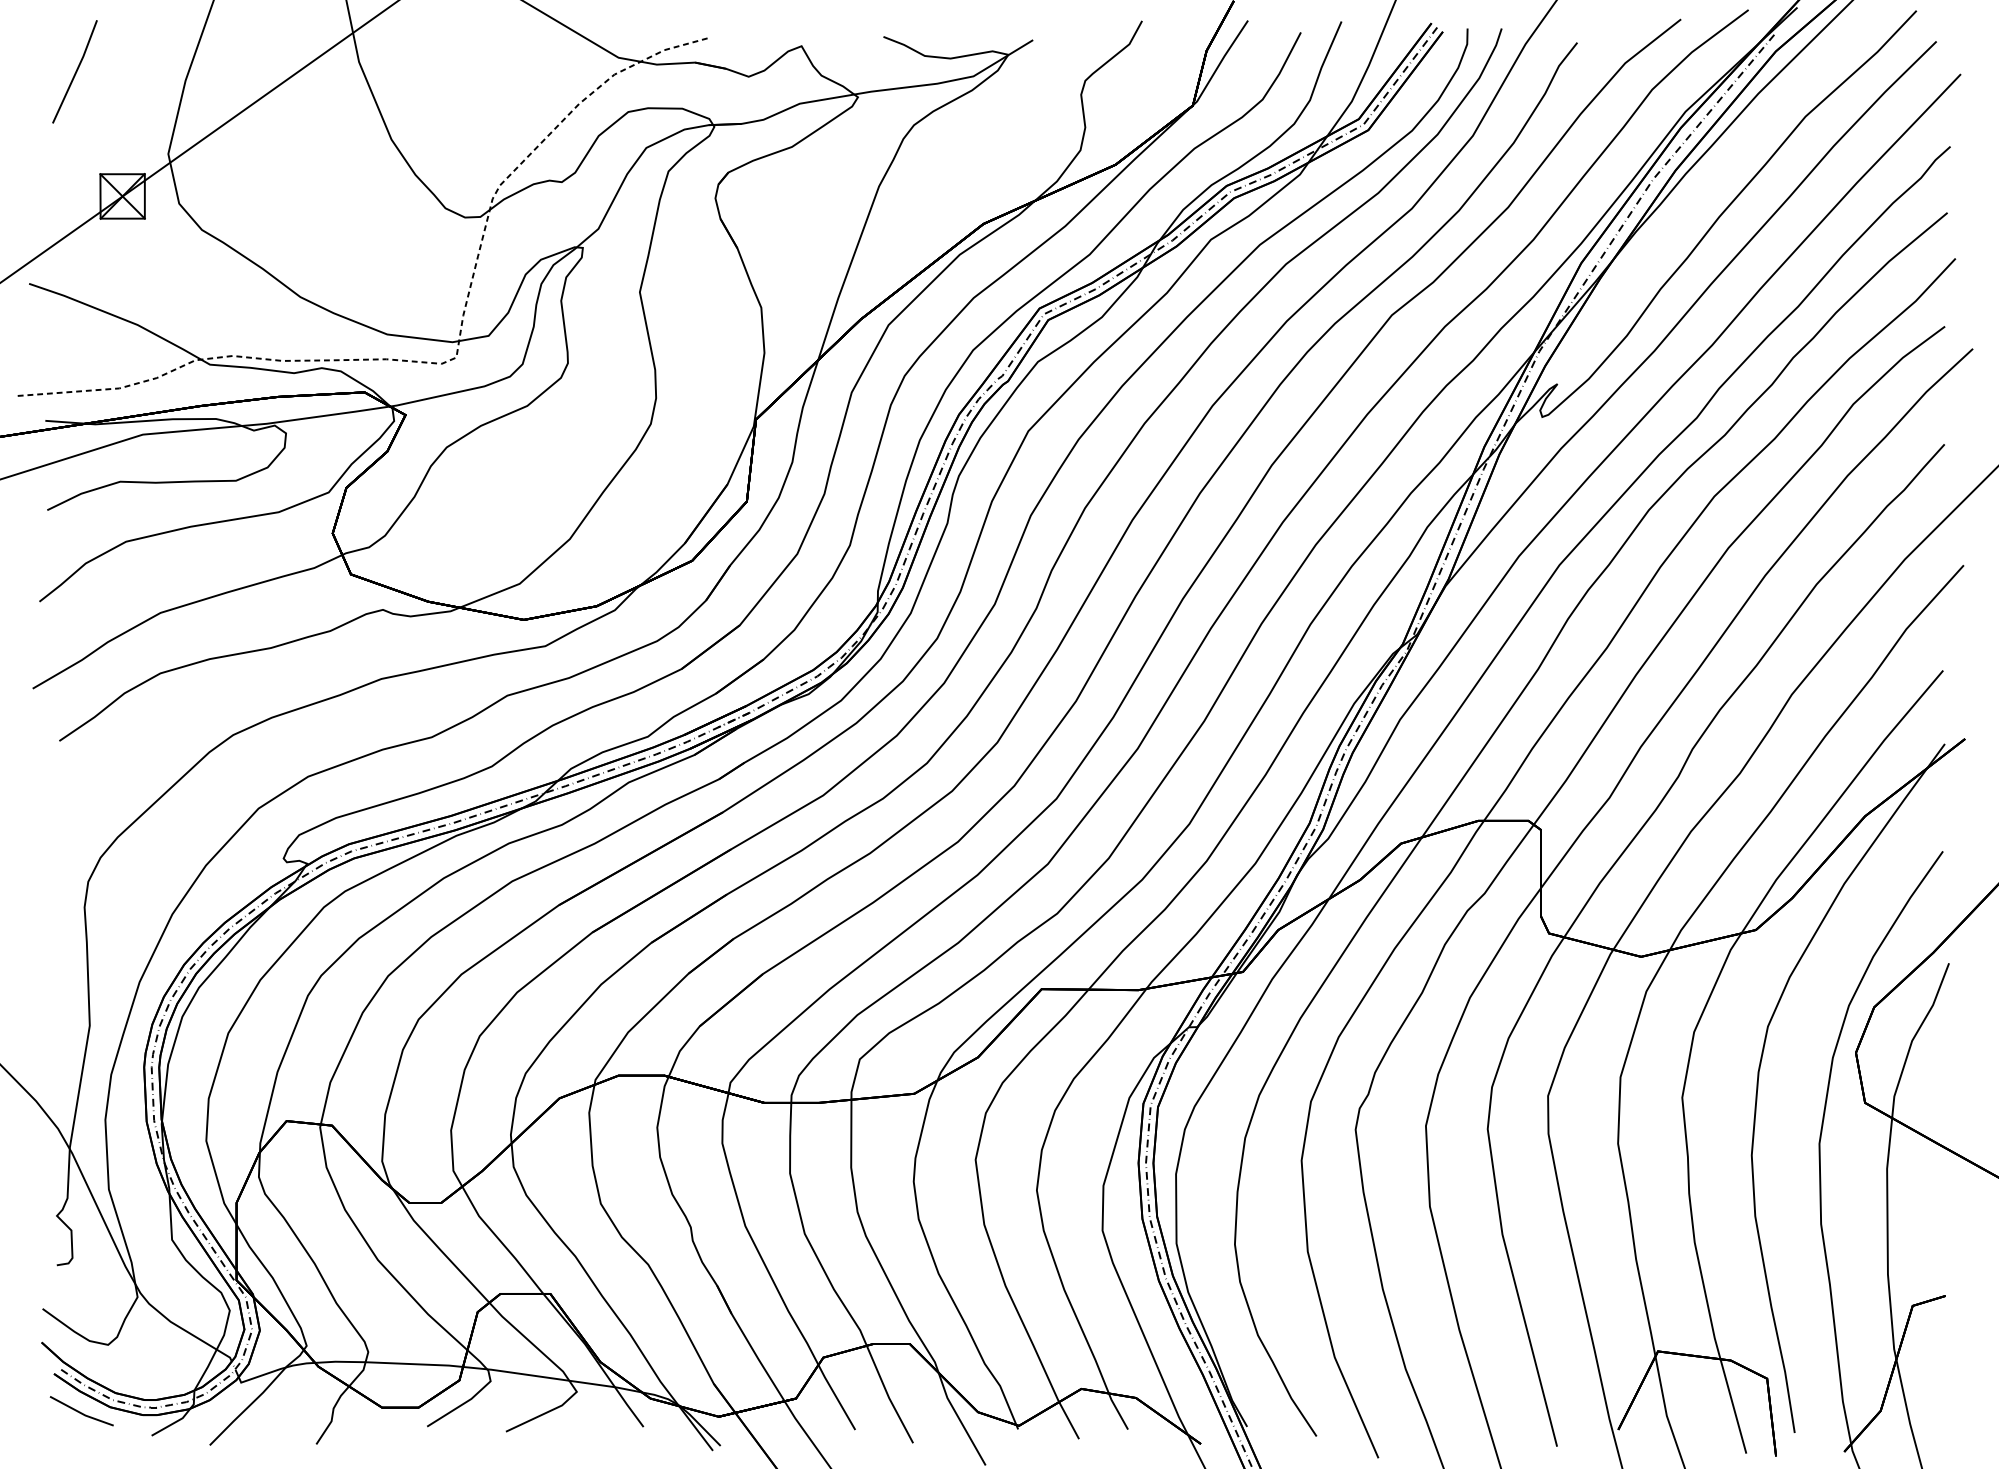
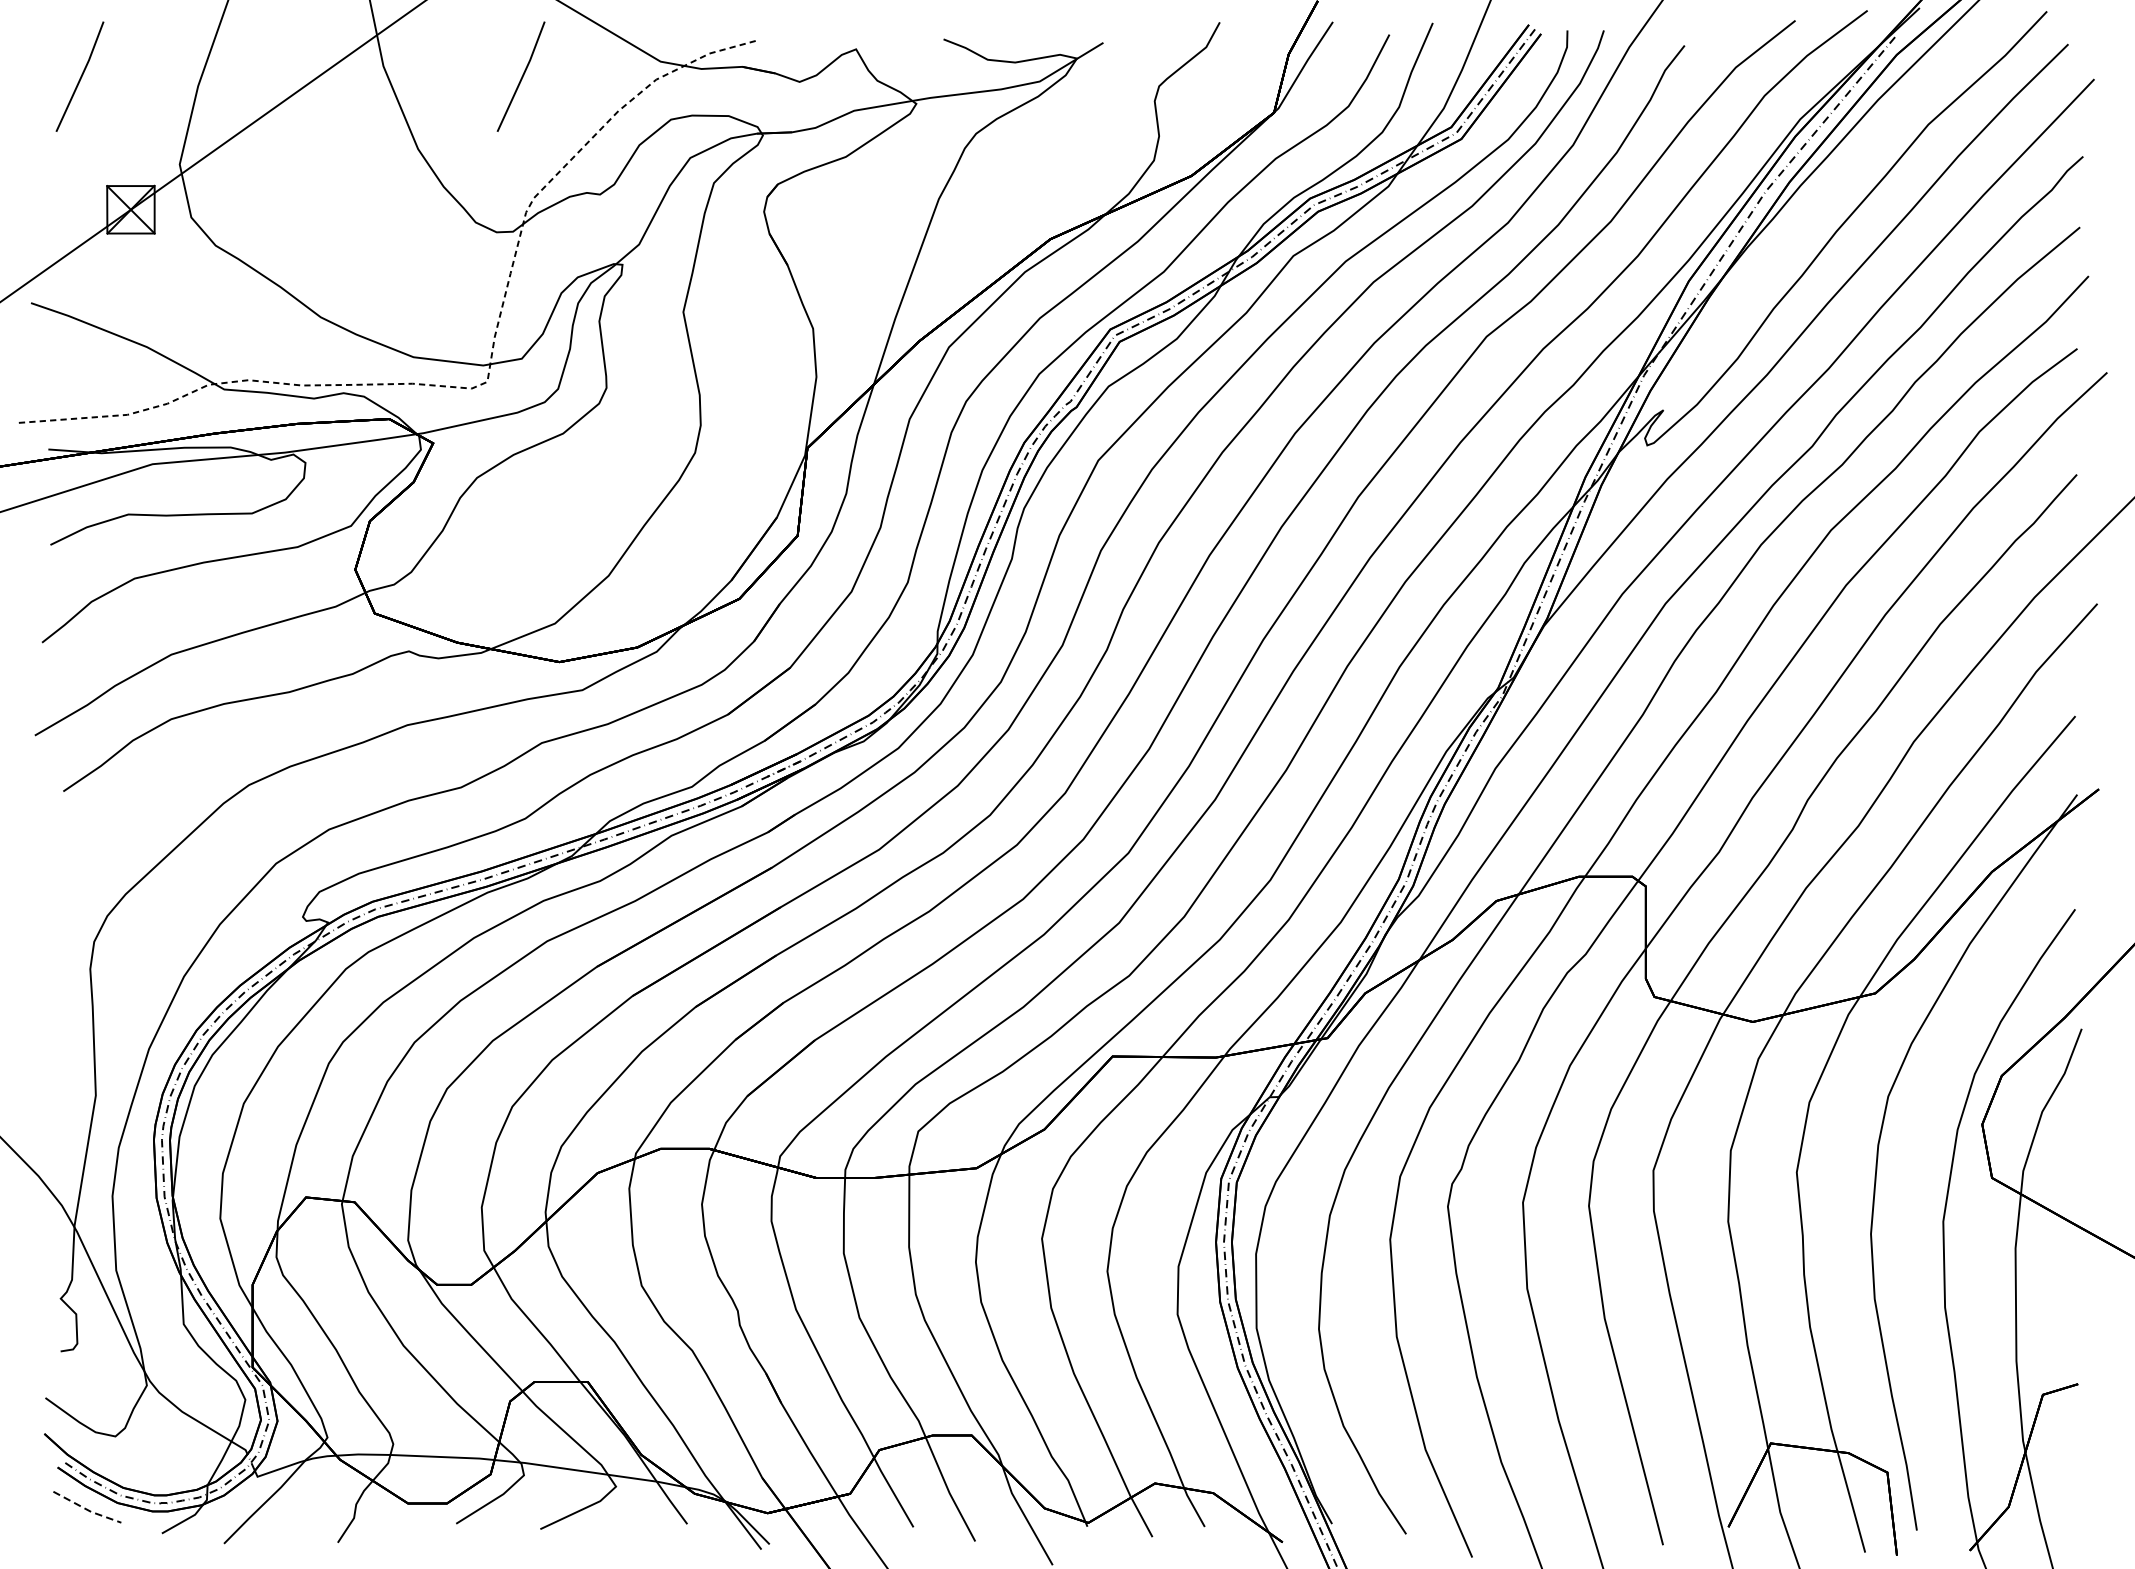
line: (488, 71) -> (521, 76), added
line: (81, 1413) -> (86, 1509), solid -> dashed

